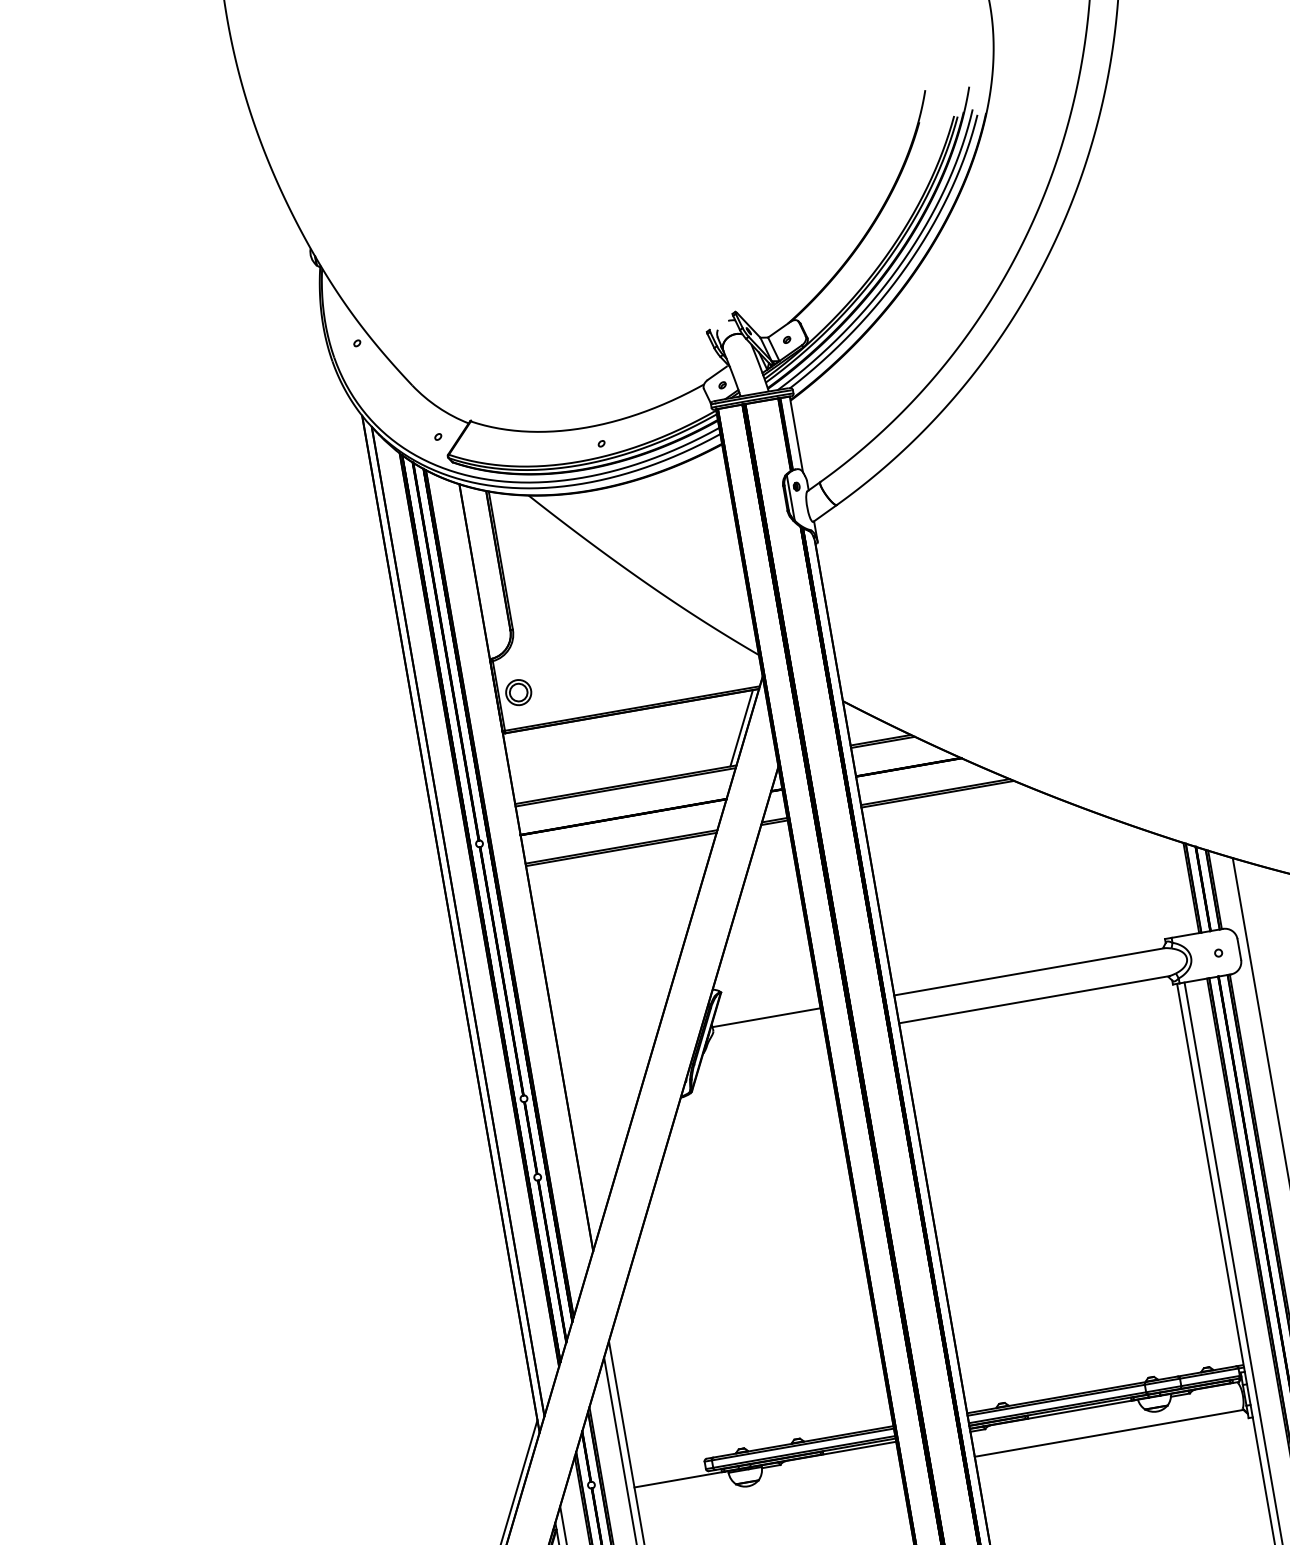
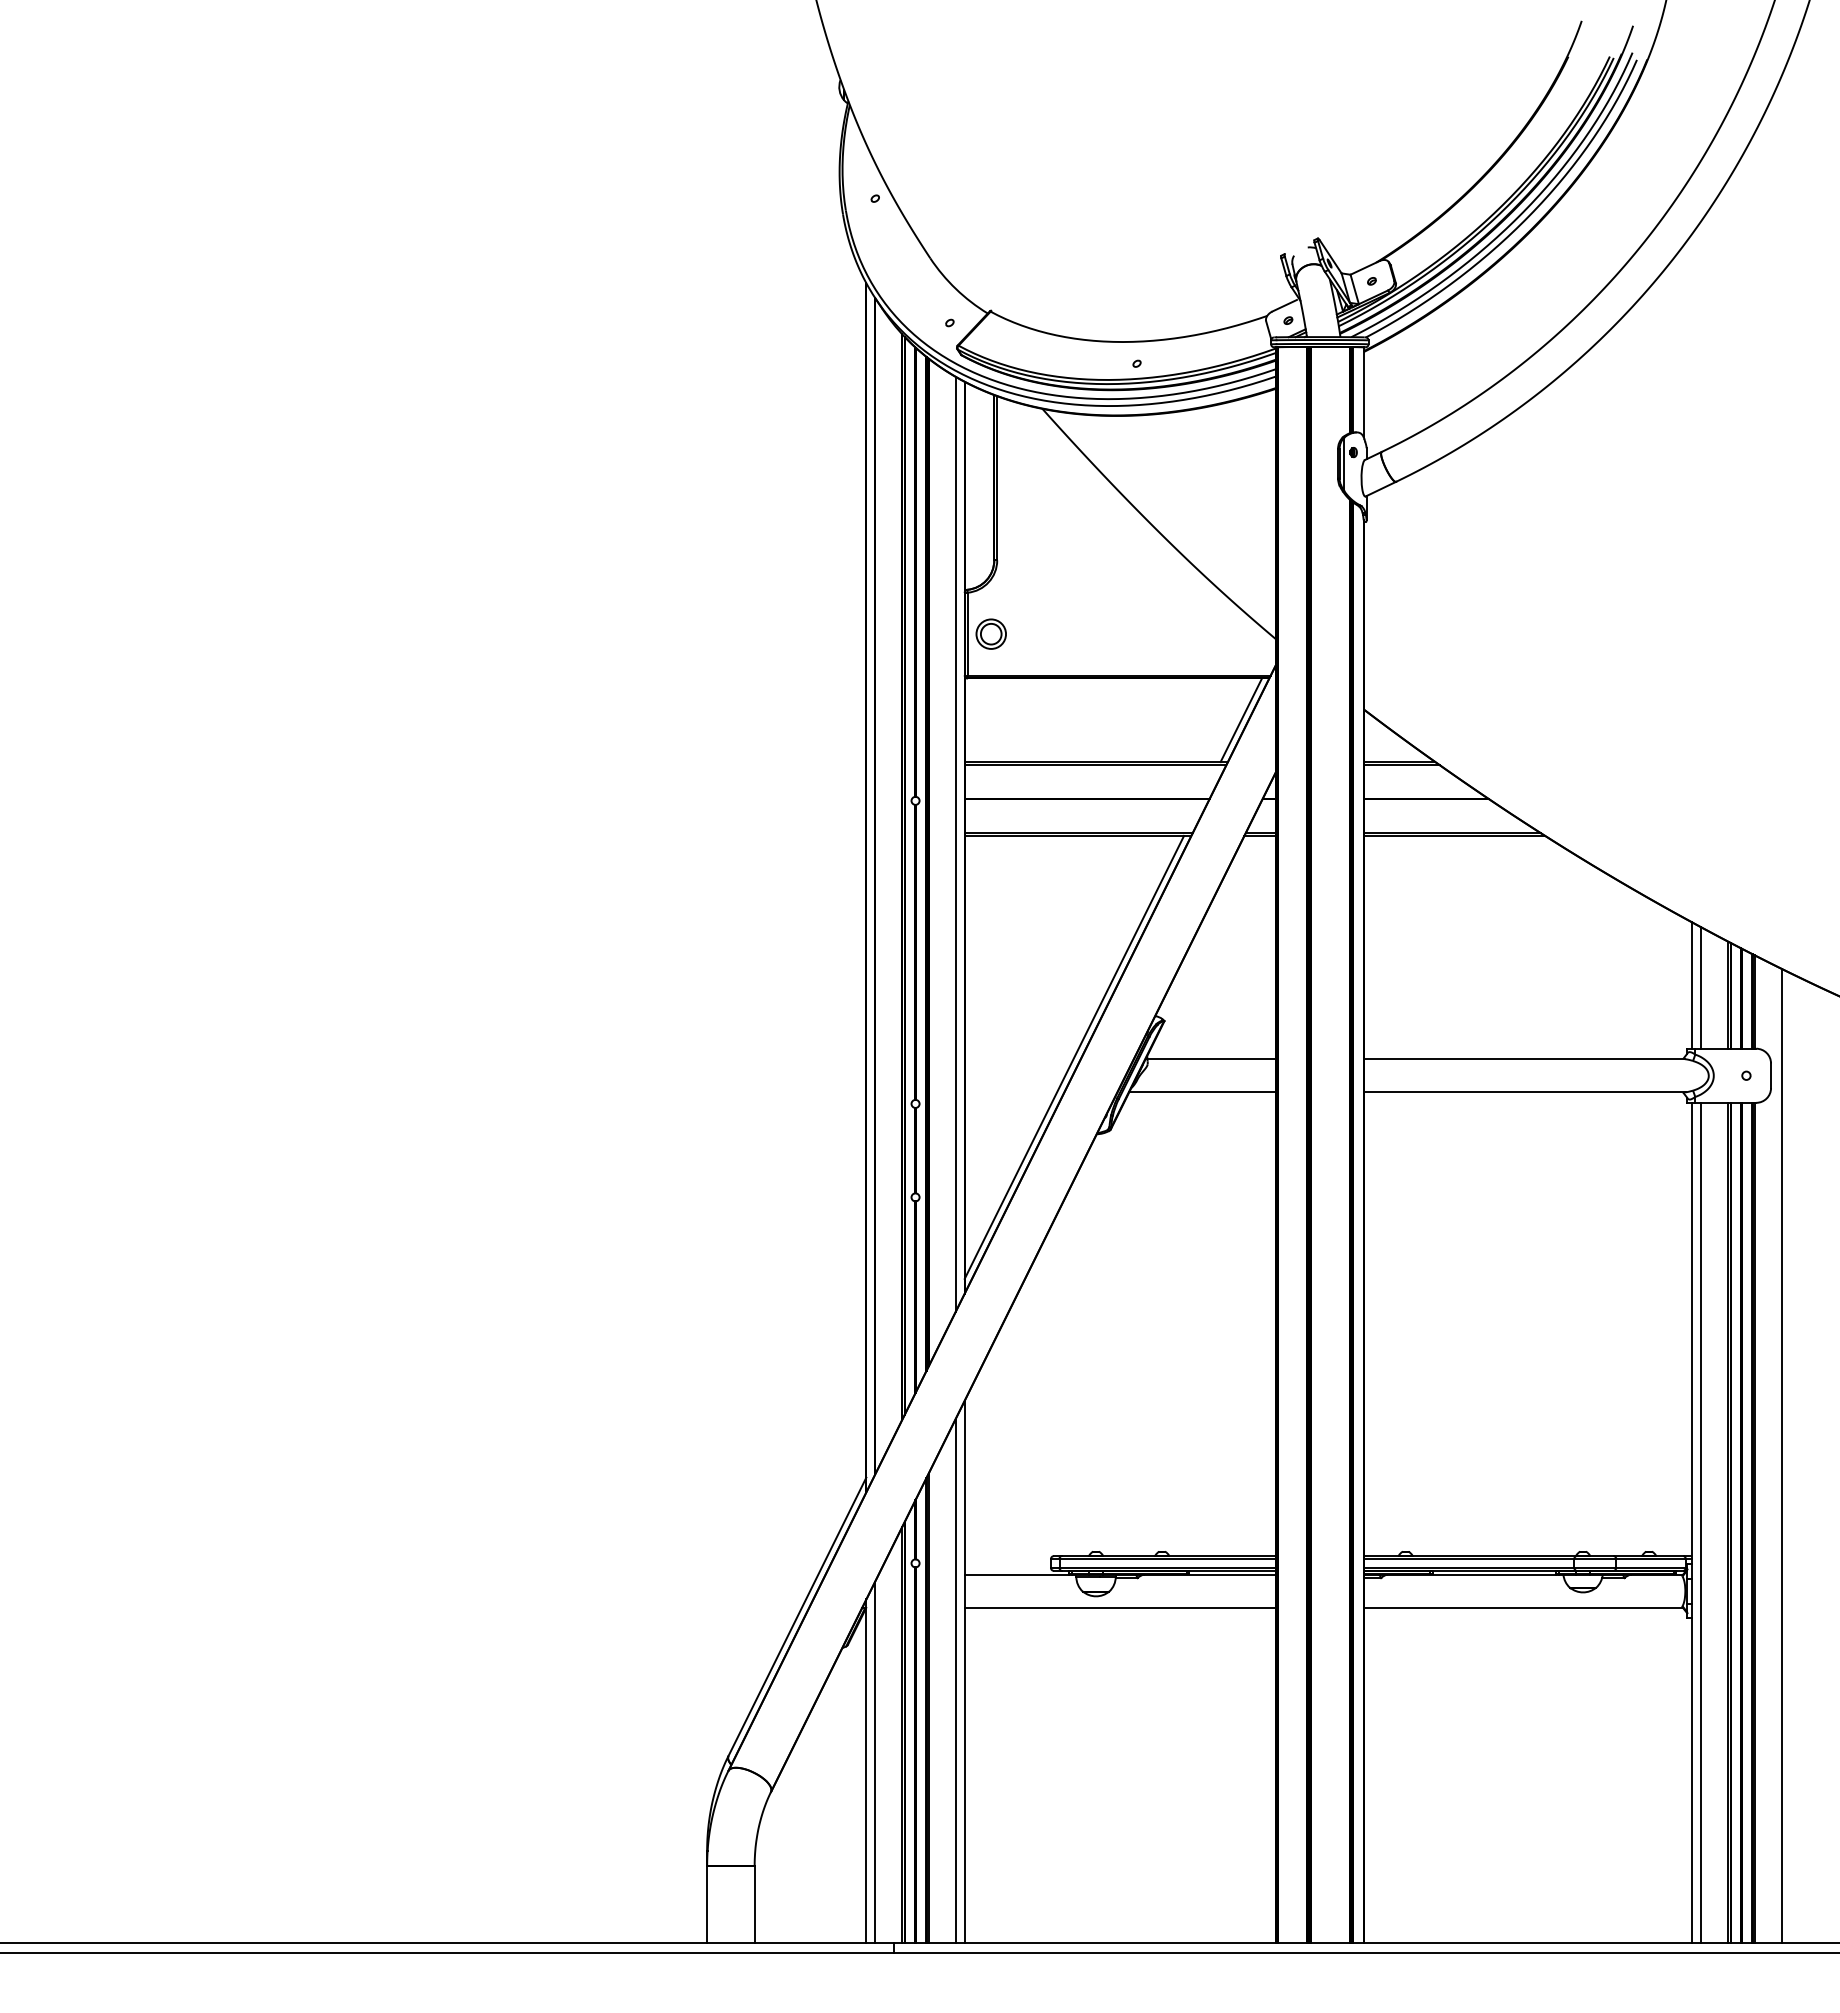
line: (519, 874) -> (955, 844), added
line: (1160, 885) -> (1692, 985), added
line: (1167, 885) -> (1701, 987), added
line: (650, 1035) -> (1074, 1056), added
line: (763, 1047) -> (1202, 1092), added
line: (770, 1492) -> (1120, 1607), added

